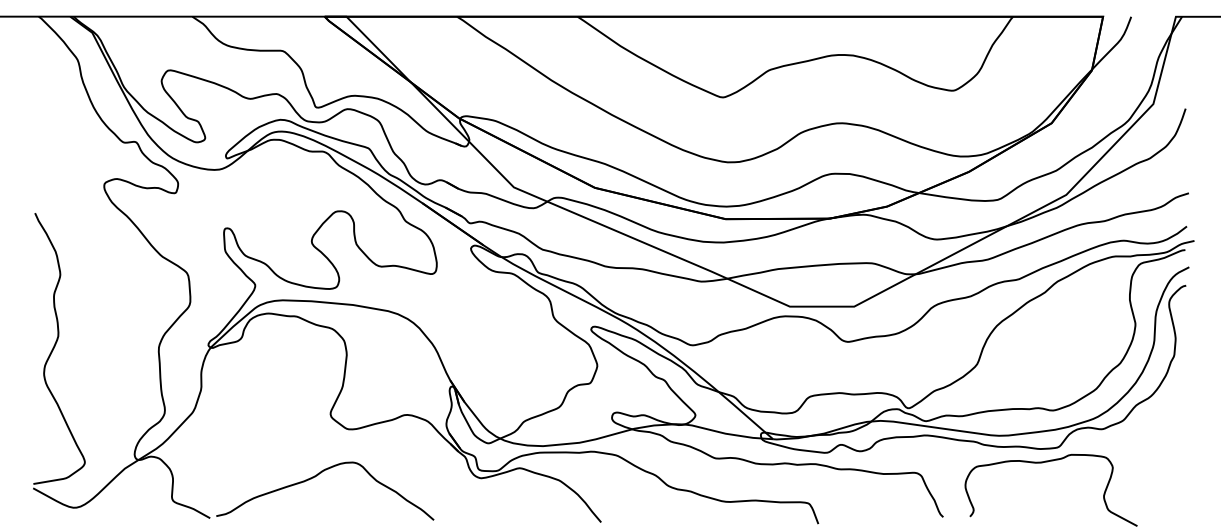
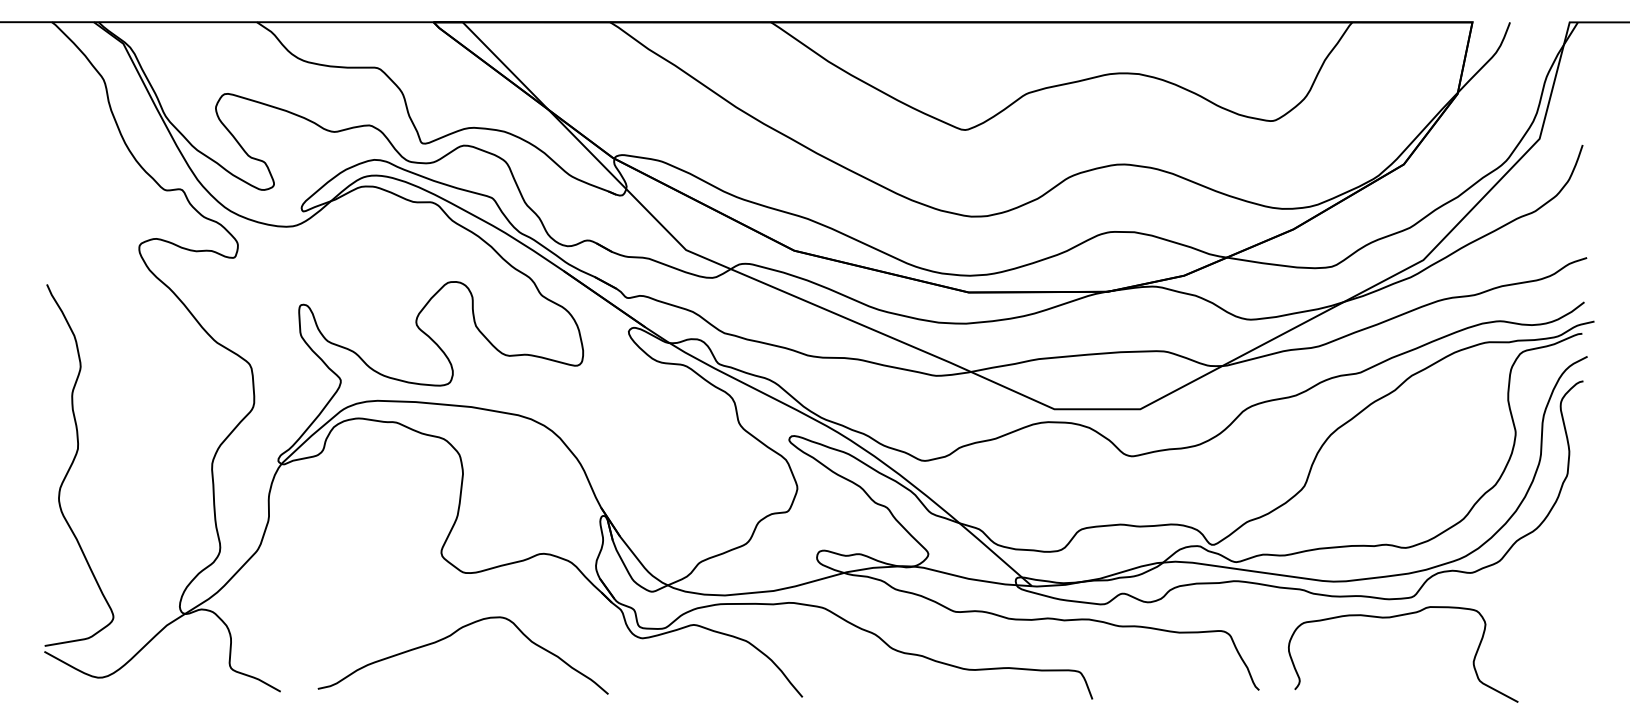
curve: (317, 476) -> (452, 635), moved

